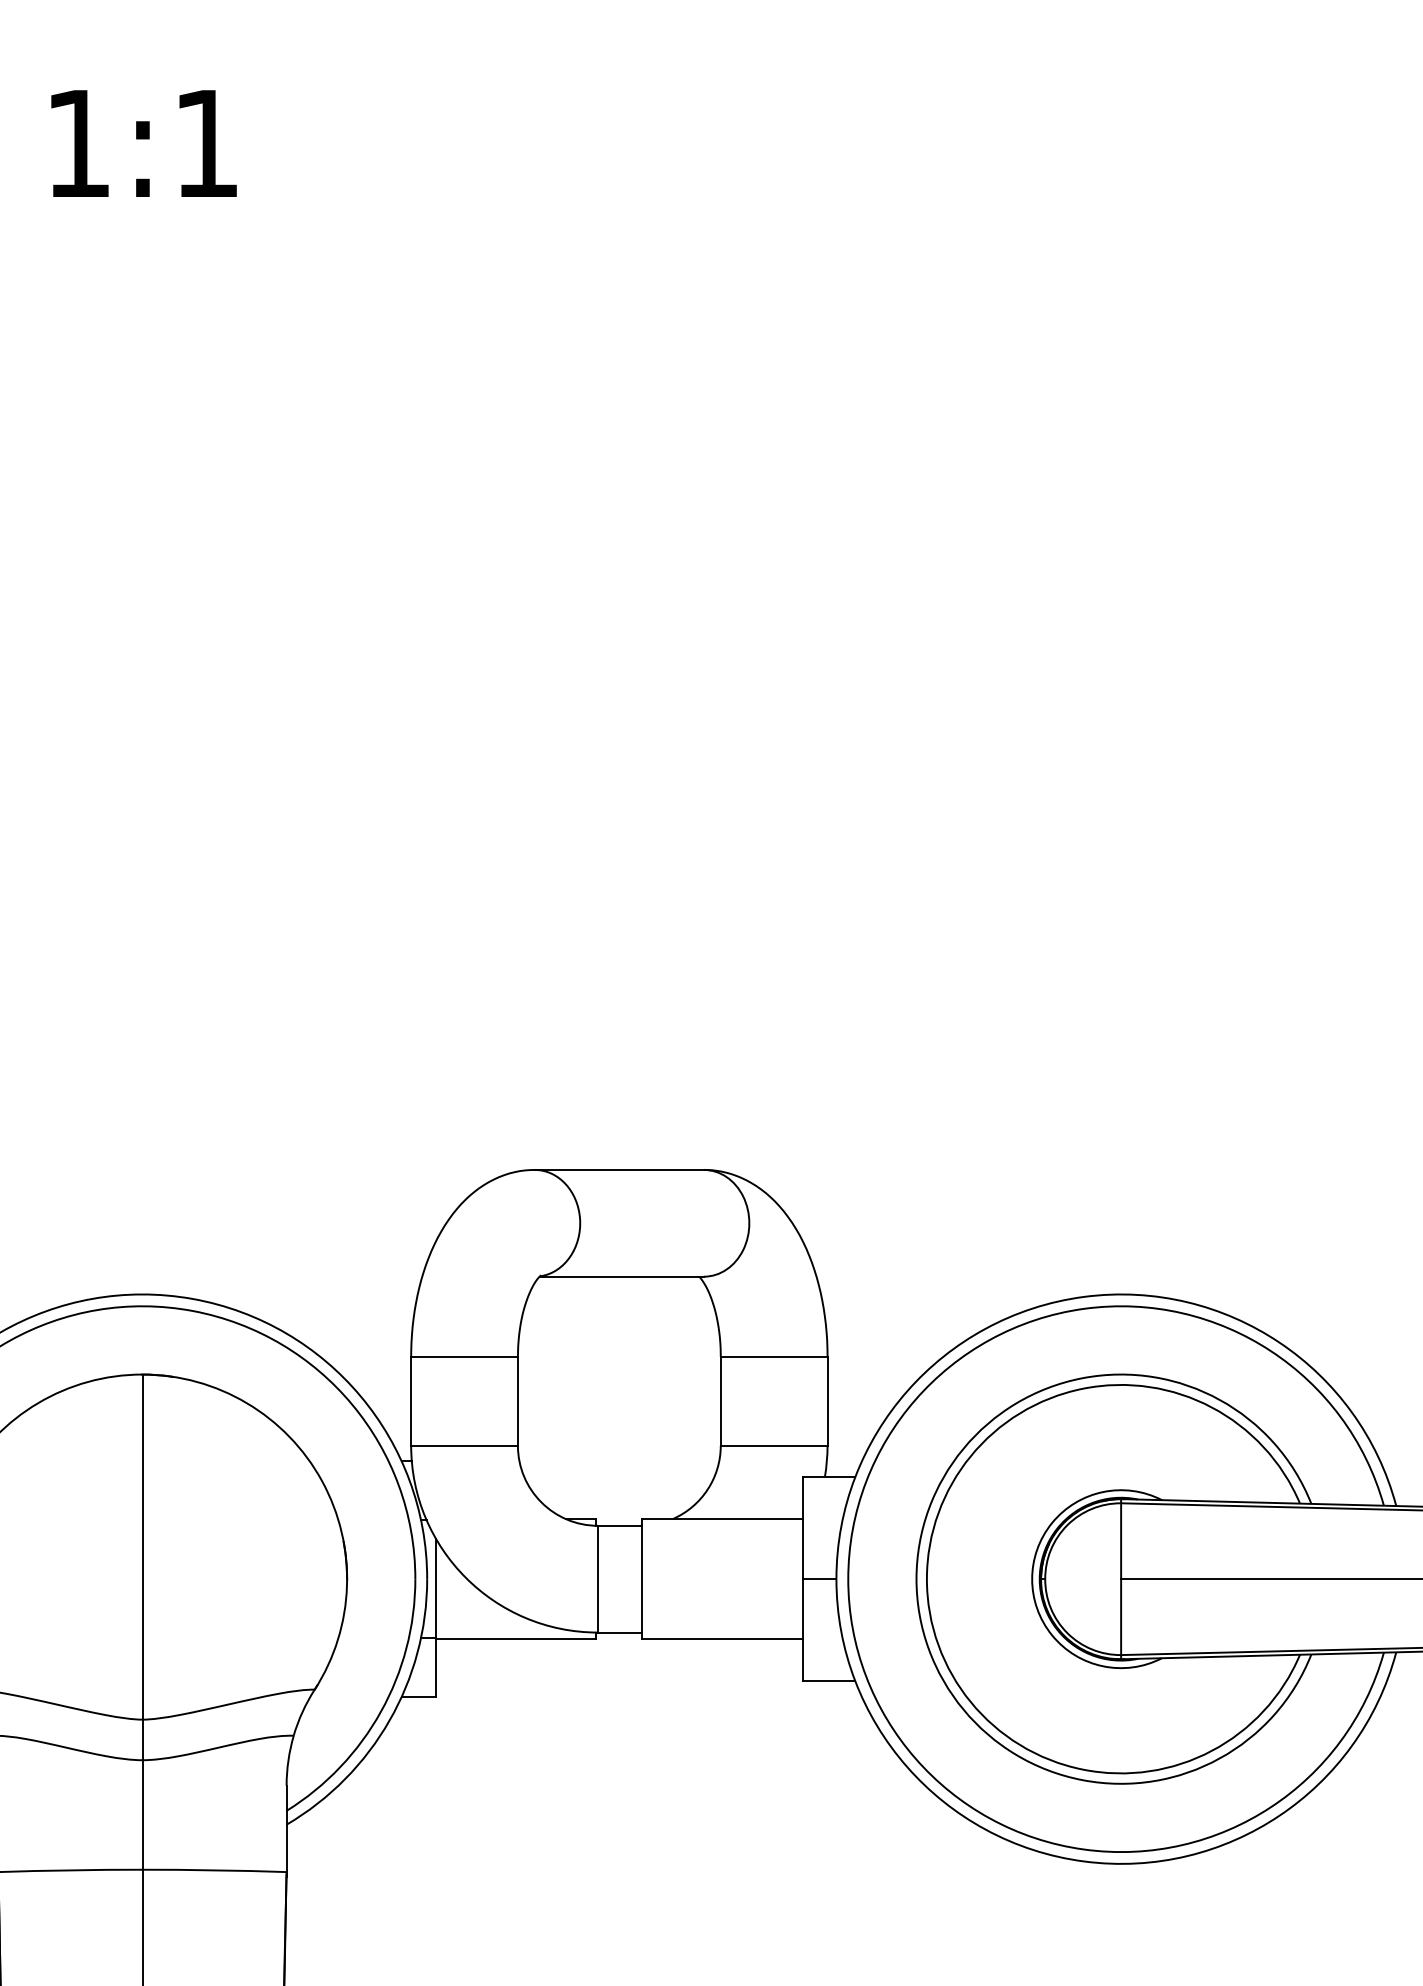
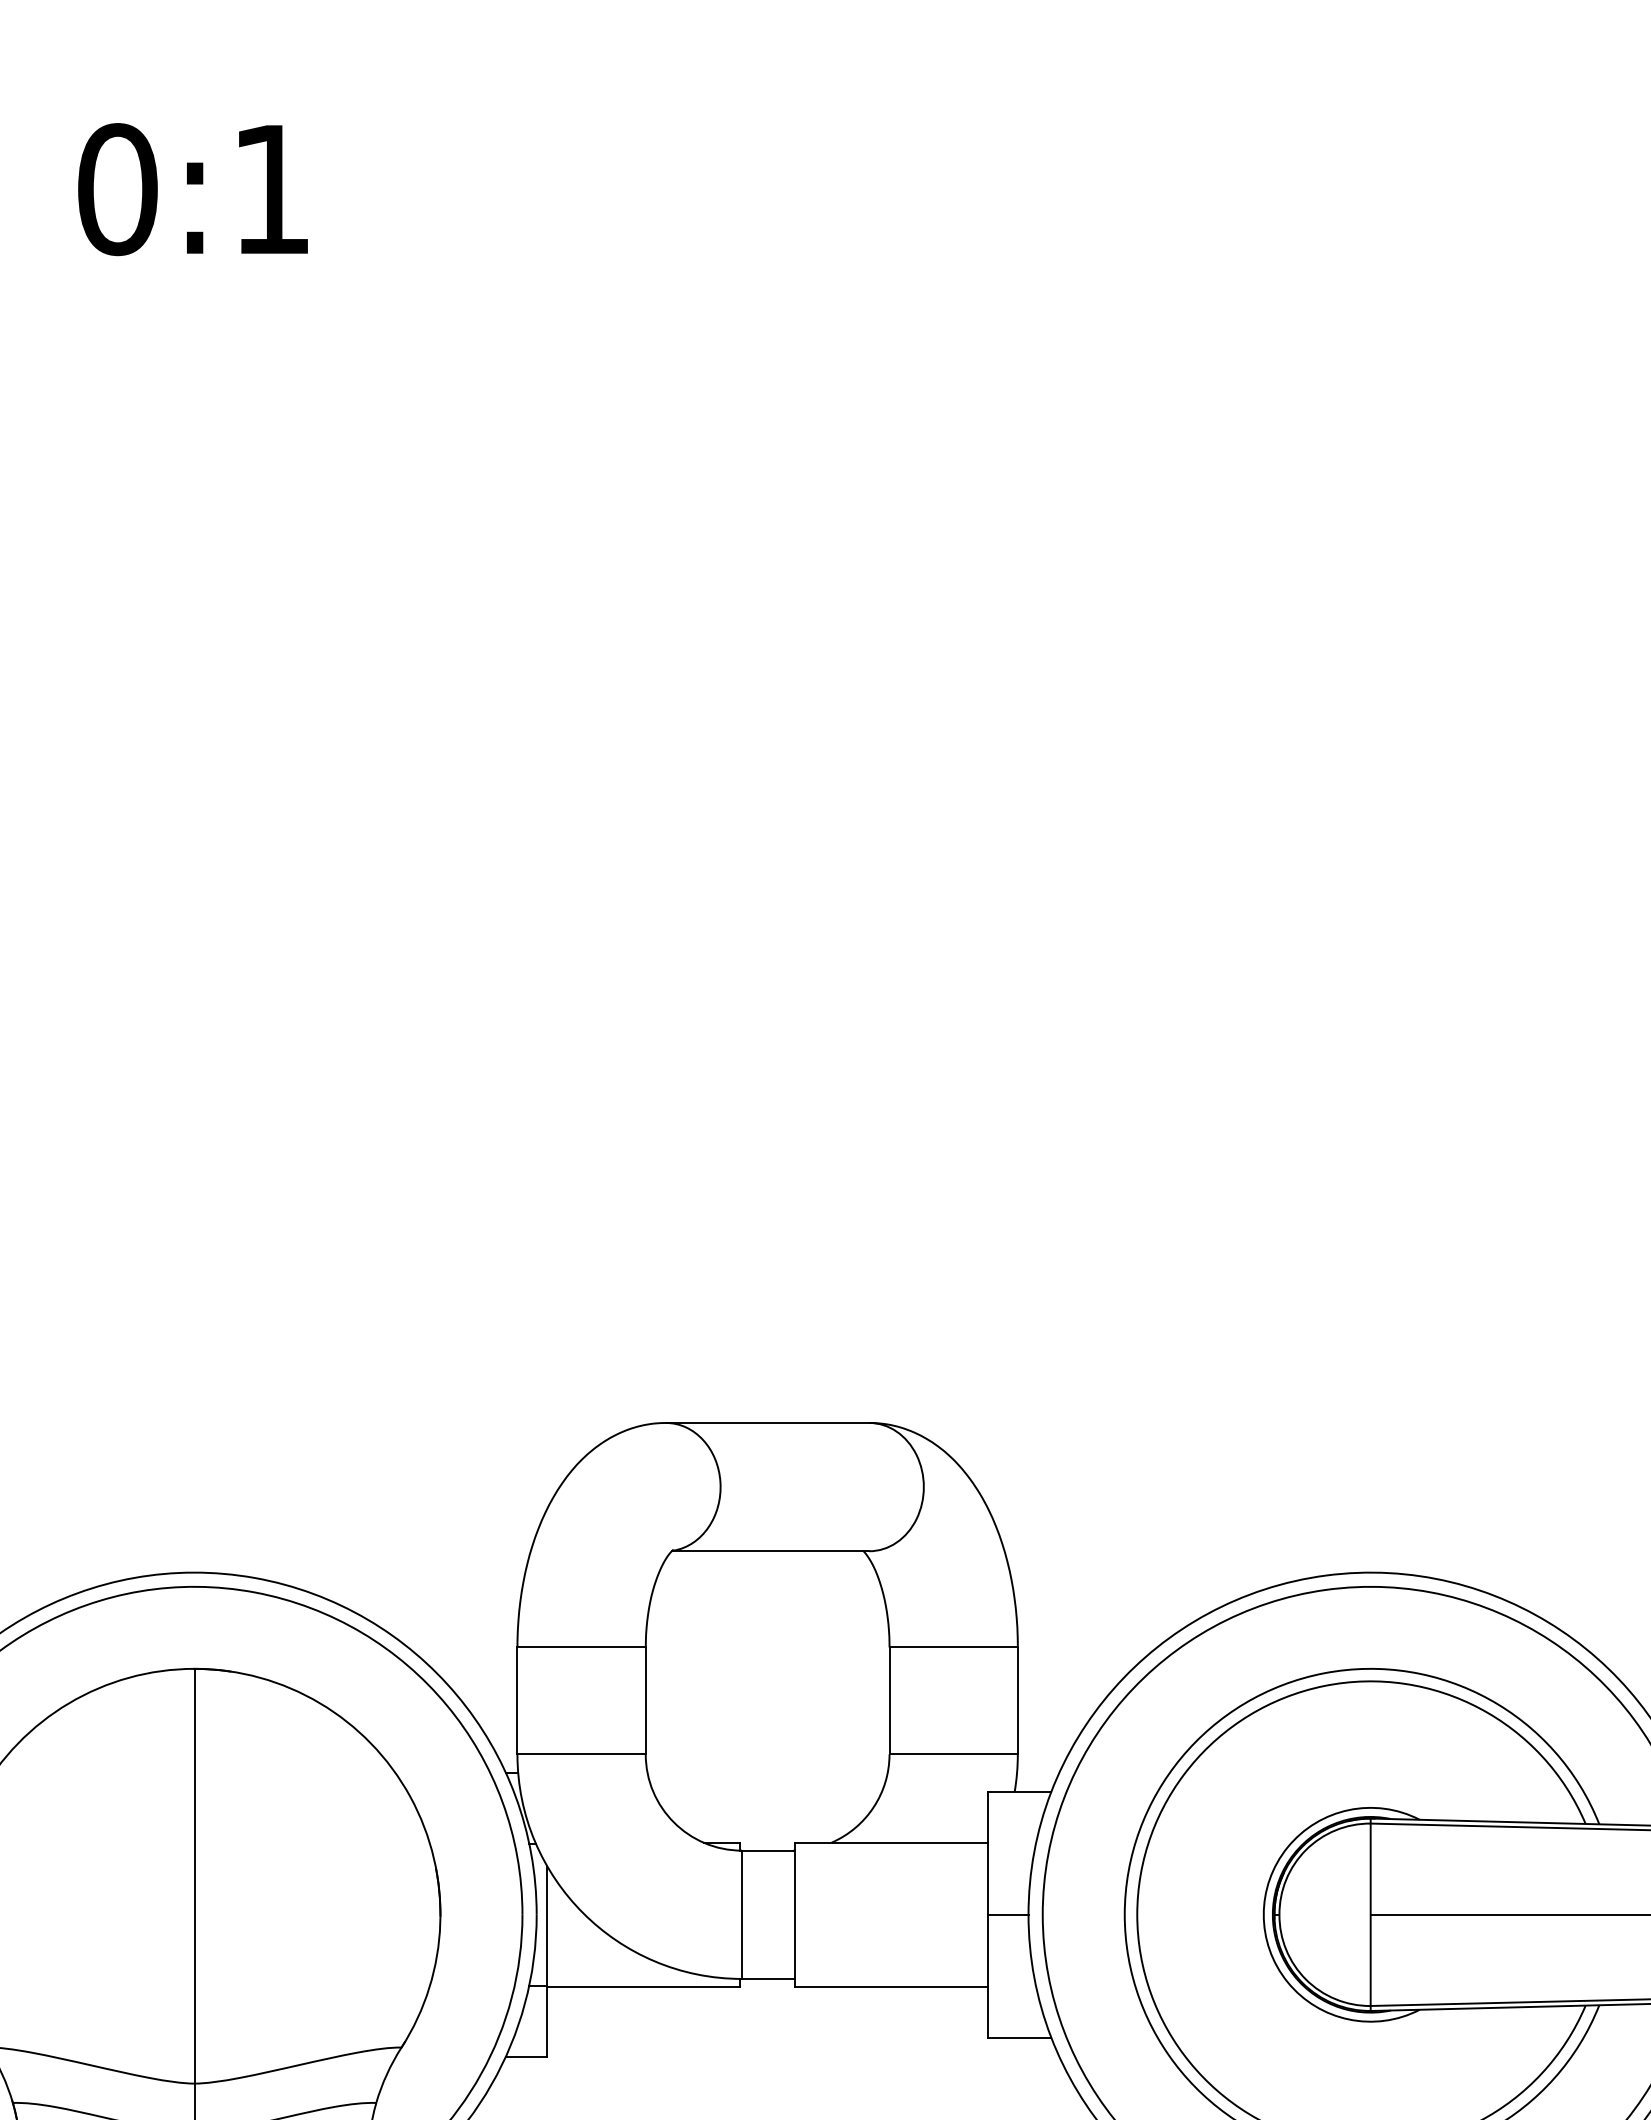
text: (78, 143) -> (117, 189), 1:1 -> 0:1

